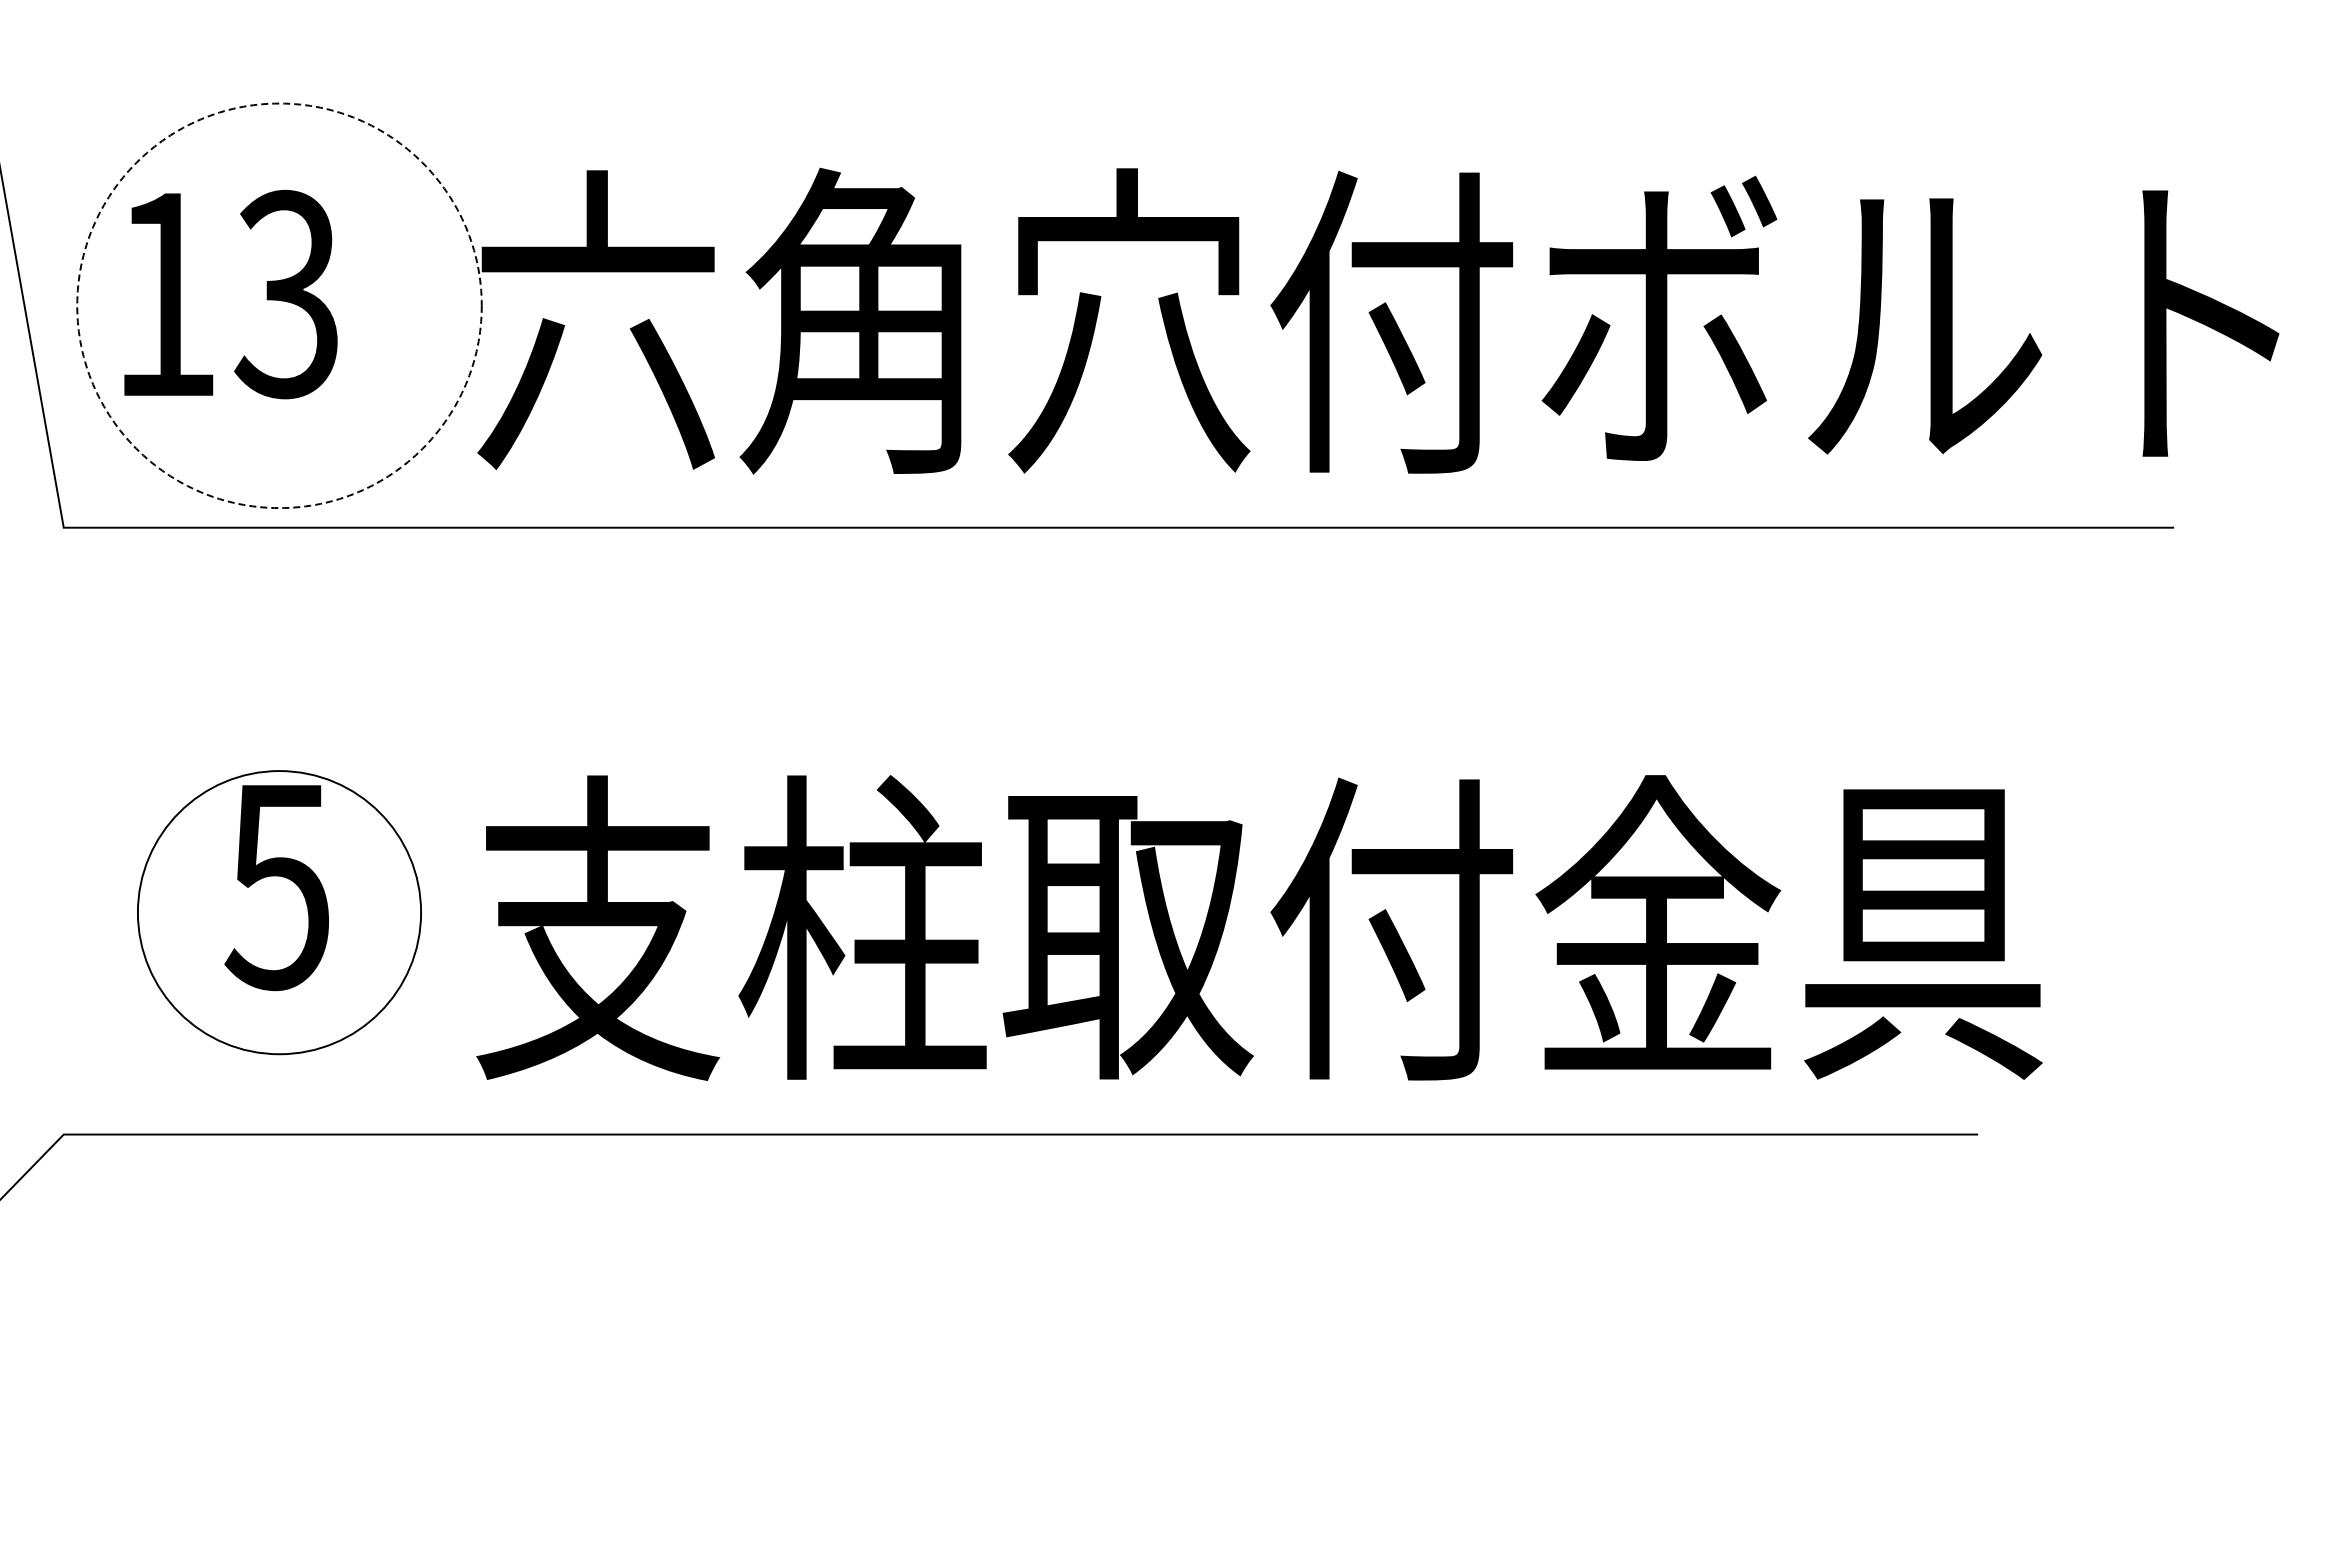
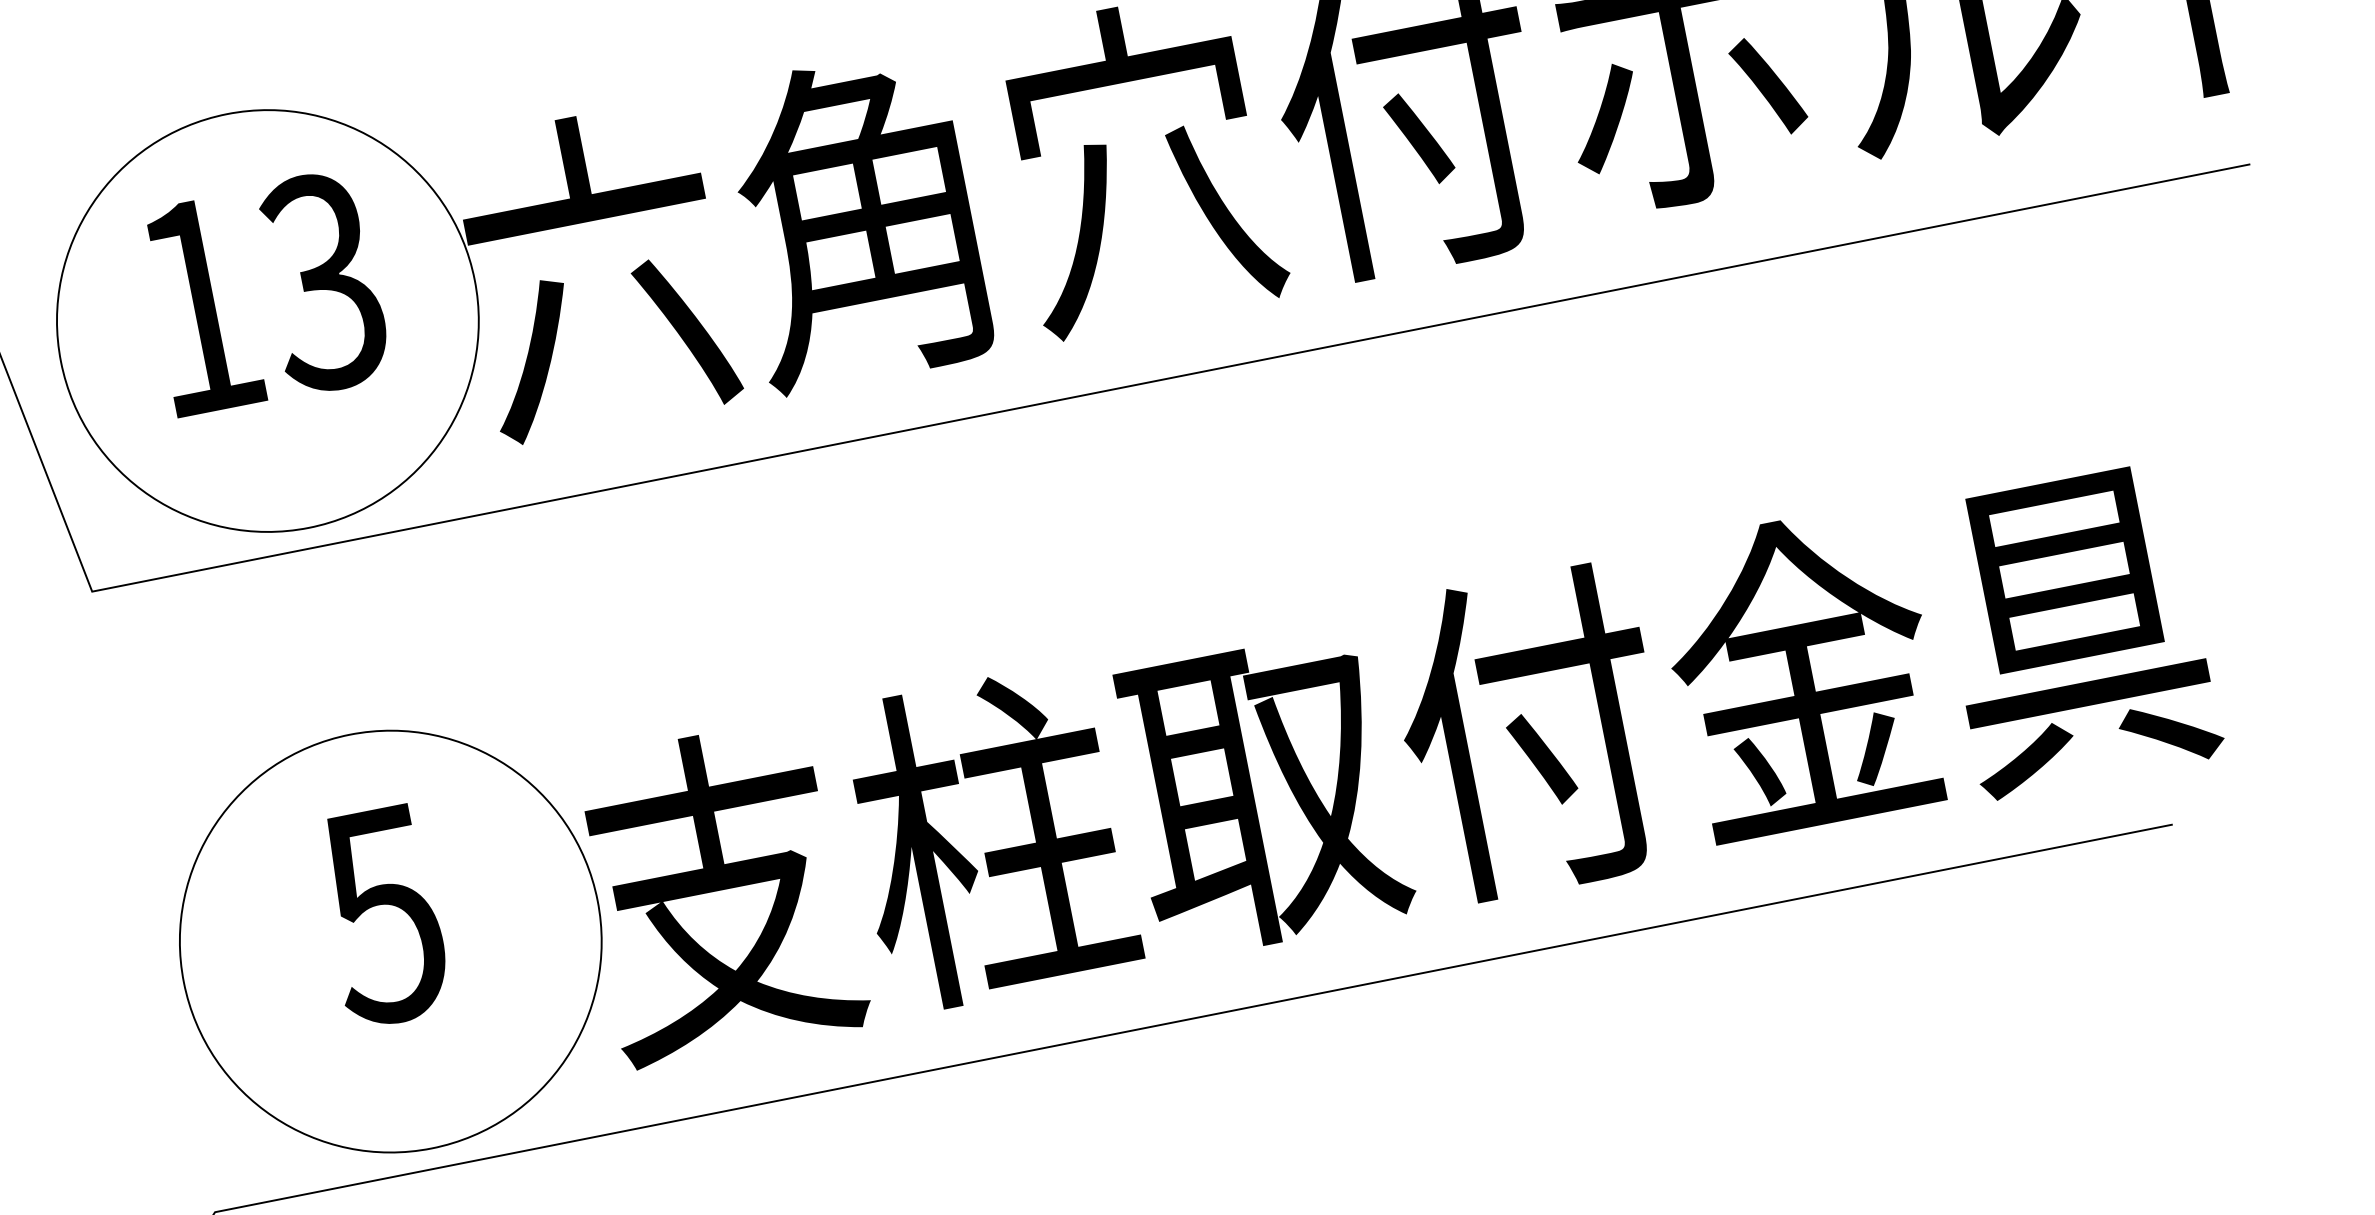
text: (230, 294) -> (265, 293), moved
circle: (279, 305) -> (267, 320), dashed -> solid
circle: (279, 912) -> (390, 941), size x1.43

